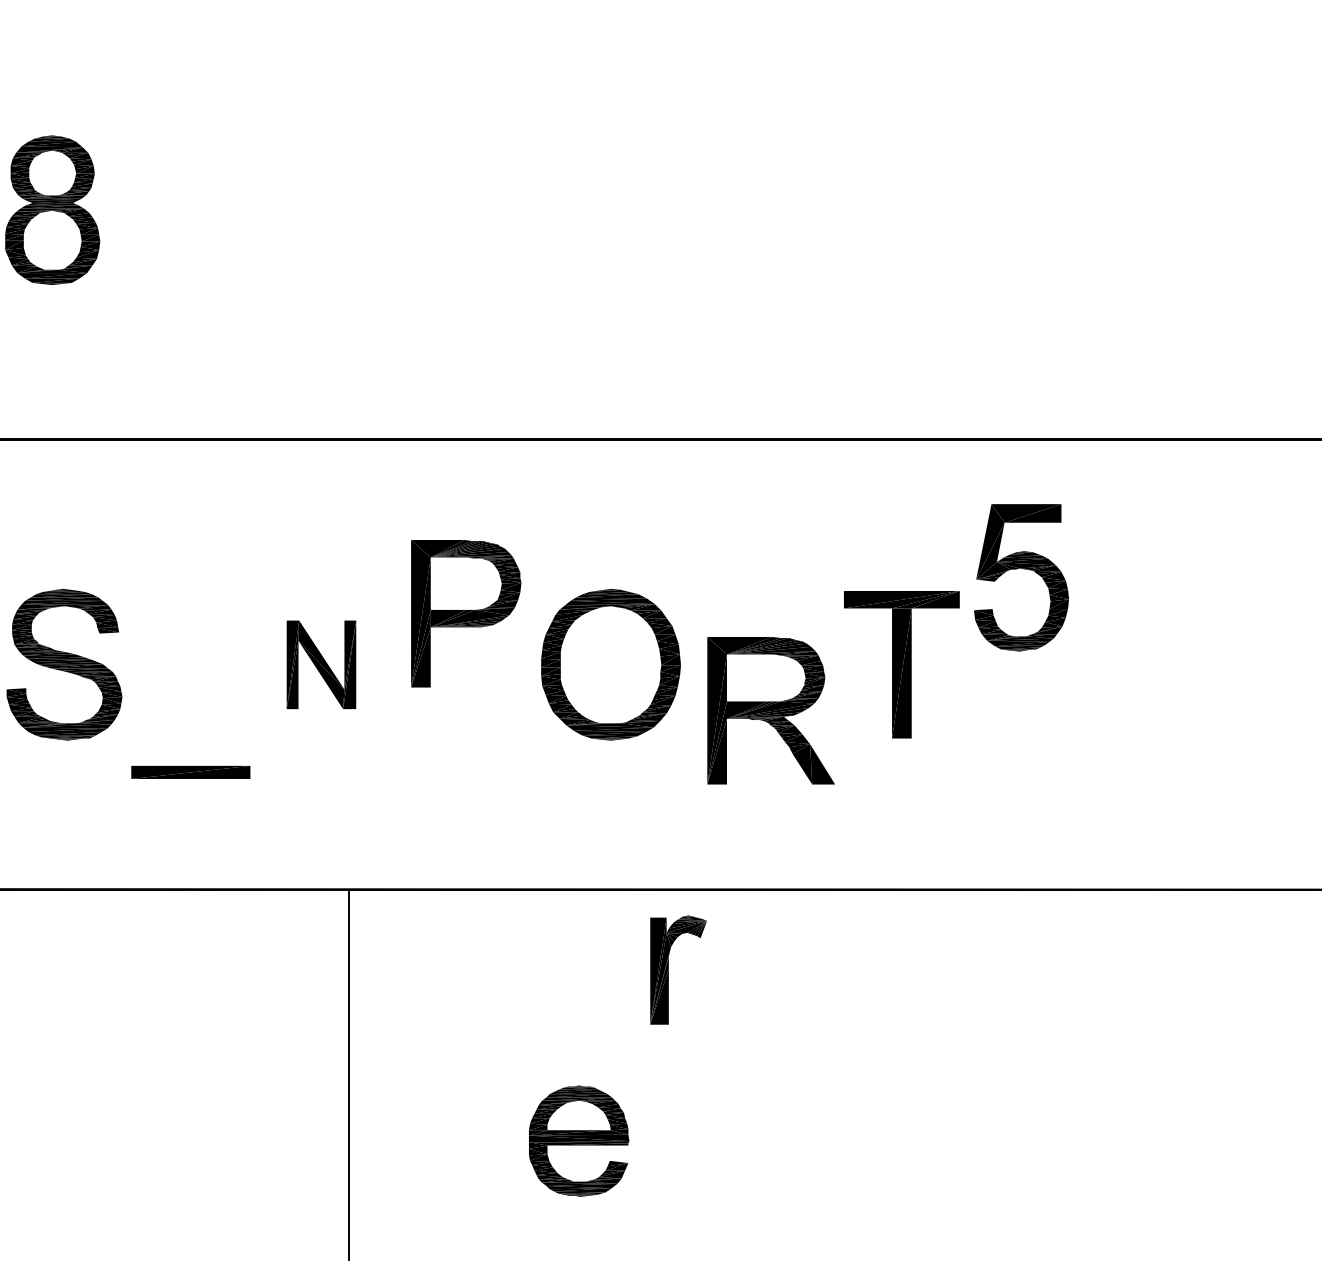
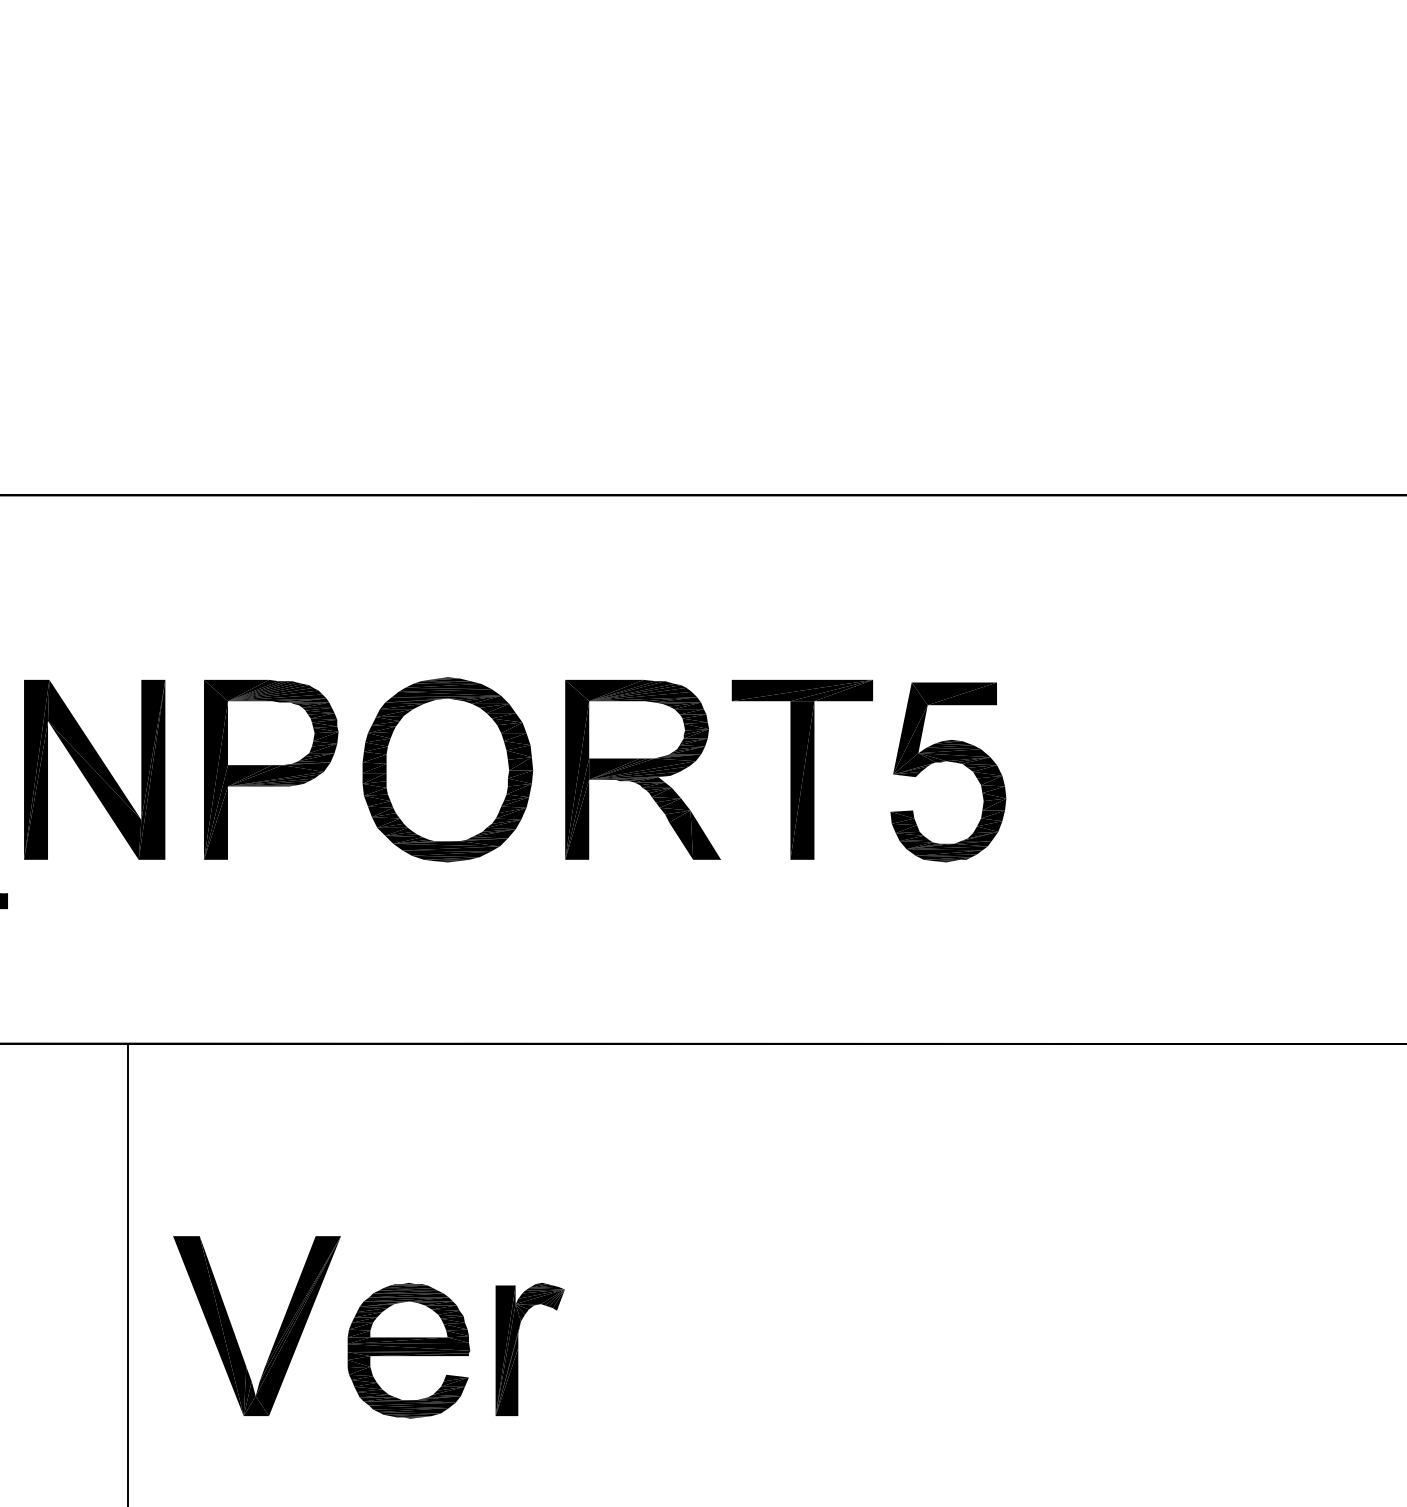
part: (1023, 569) -> (950, 762), moved
part: (466, 613) -> (271, 769), moved
part: (321, 664) -> (94, 769), size x1.67
part: (770, 710) -> (642, 769), moved
part: (668, 969) -> (517, 1348), moved
part: (470, 1129) -> (276, 1336), added

